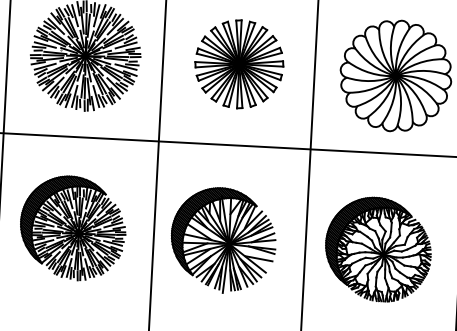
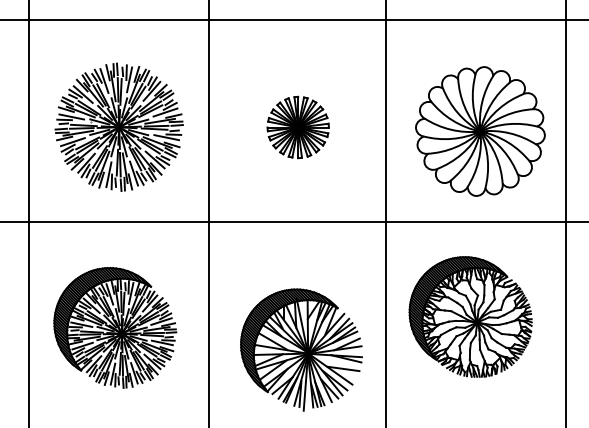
part: (239, 64) -> (298, 127), size x0.6
part: (223, 240) -> (301, 349), moved
part: (378, 249) -> (470, 316), moved

